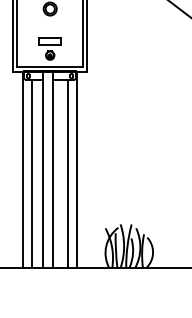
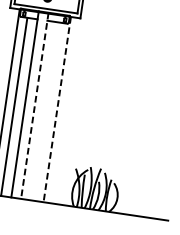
line: (53, 169) -> (34, 105), solid -> dashed
line: (77, 169) -> (57, 109), solid -> dashed
line: (67, 173) -> (47, 111), removed

